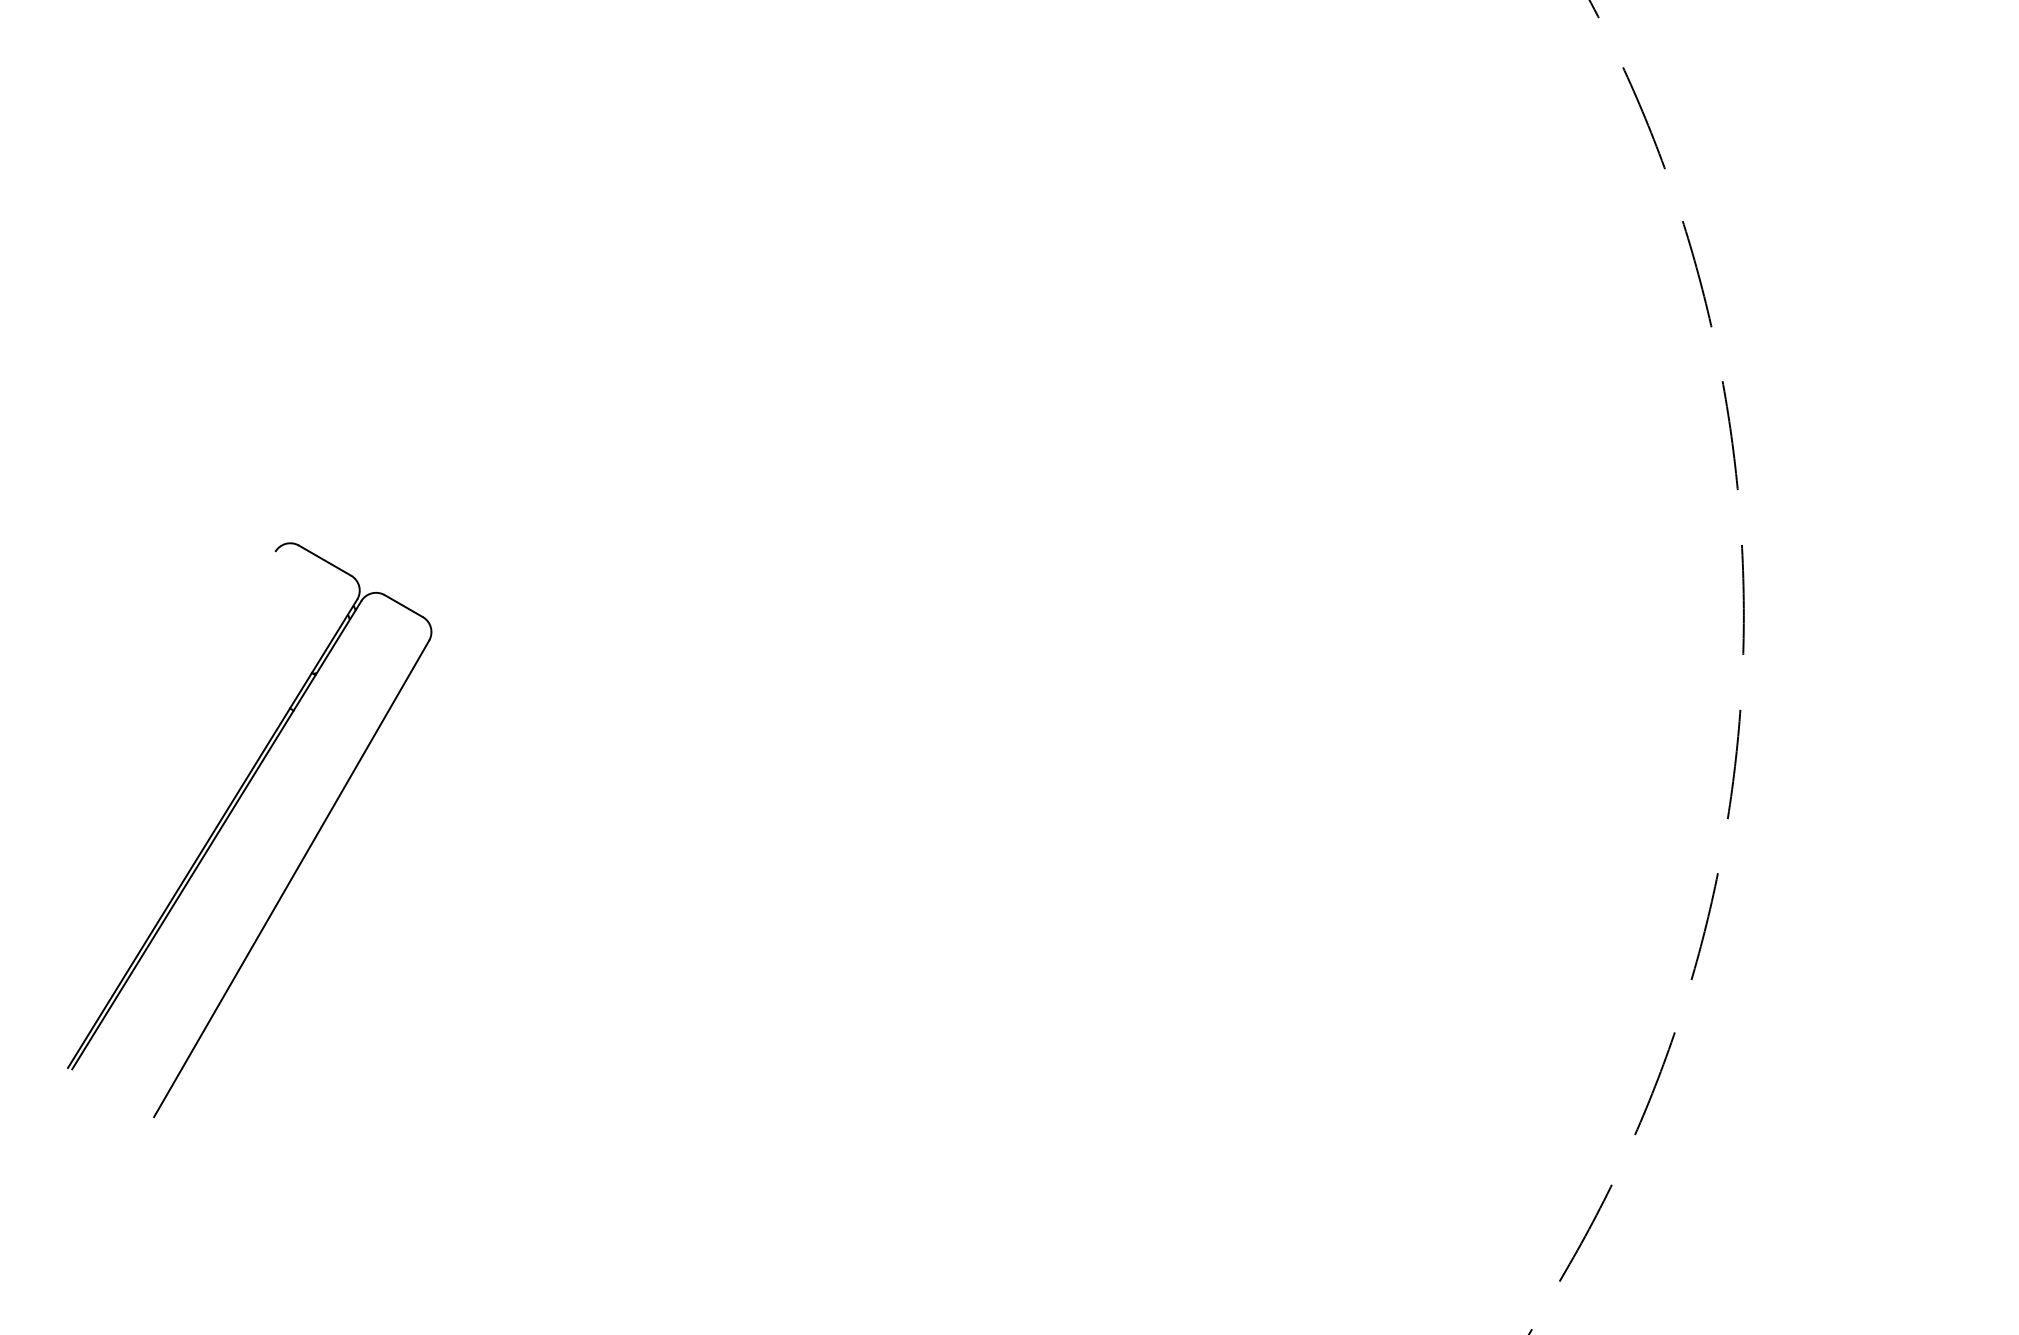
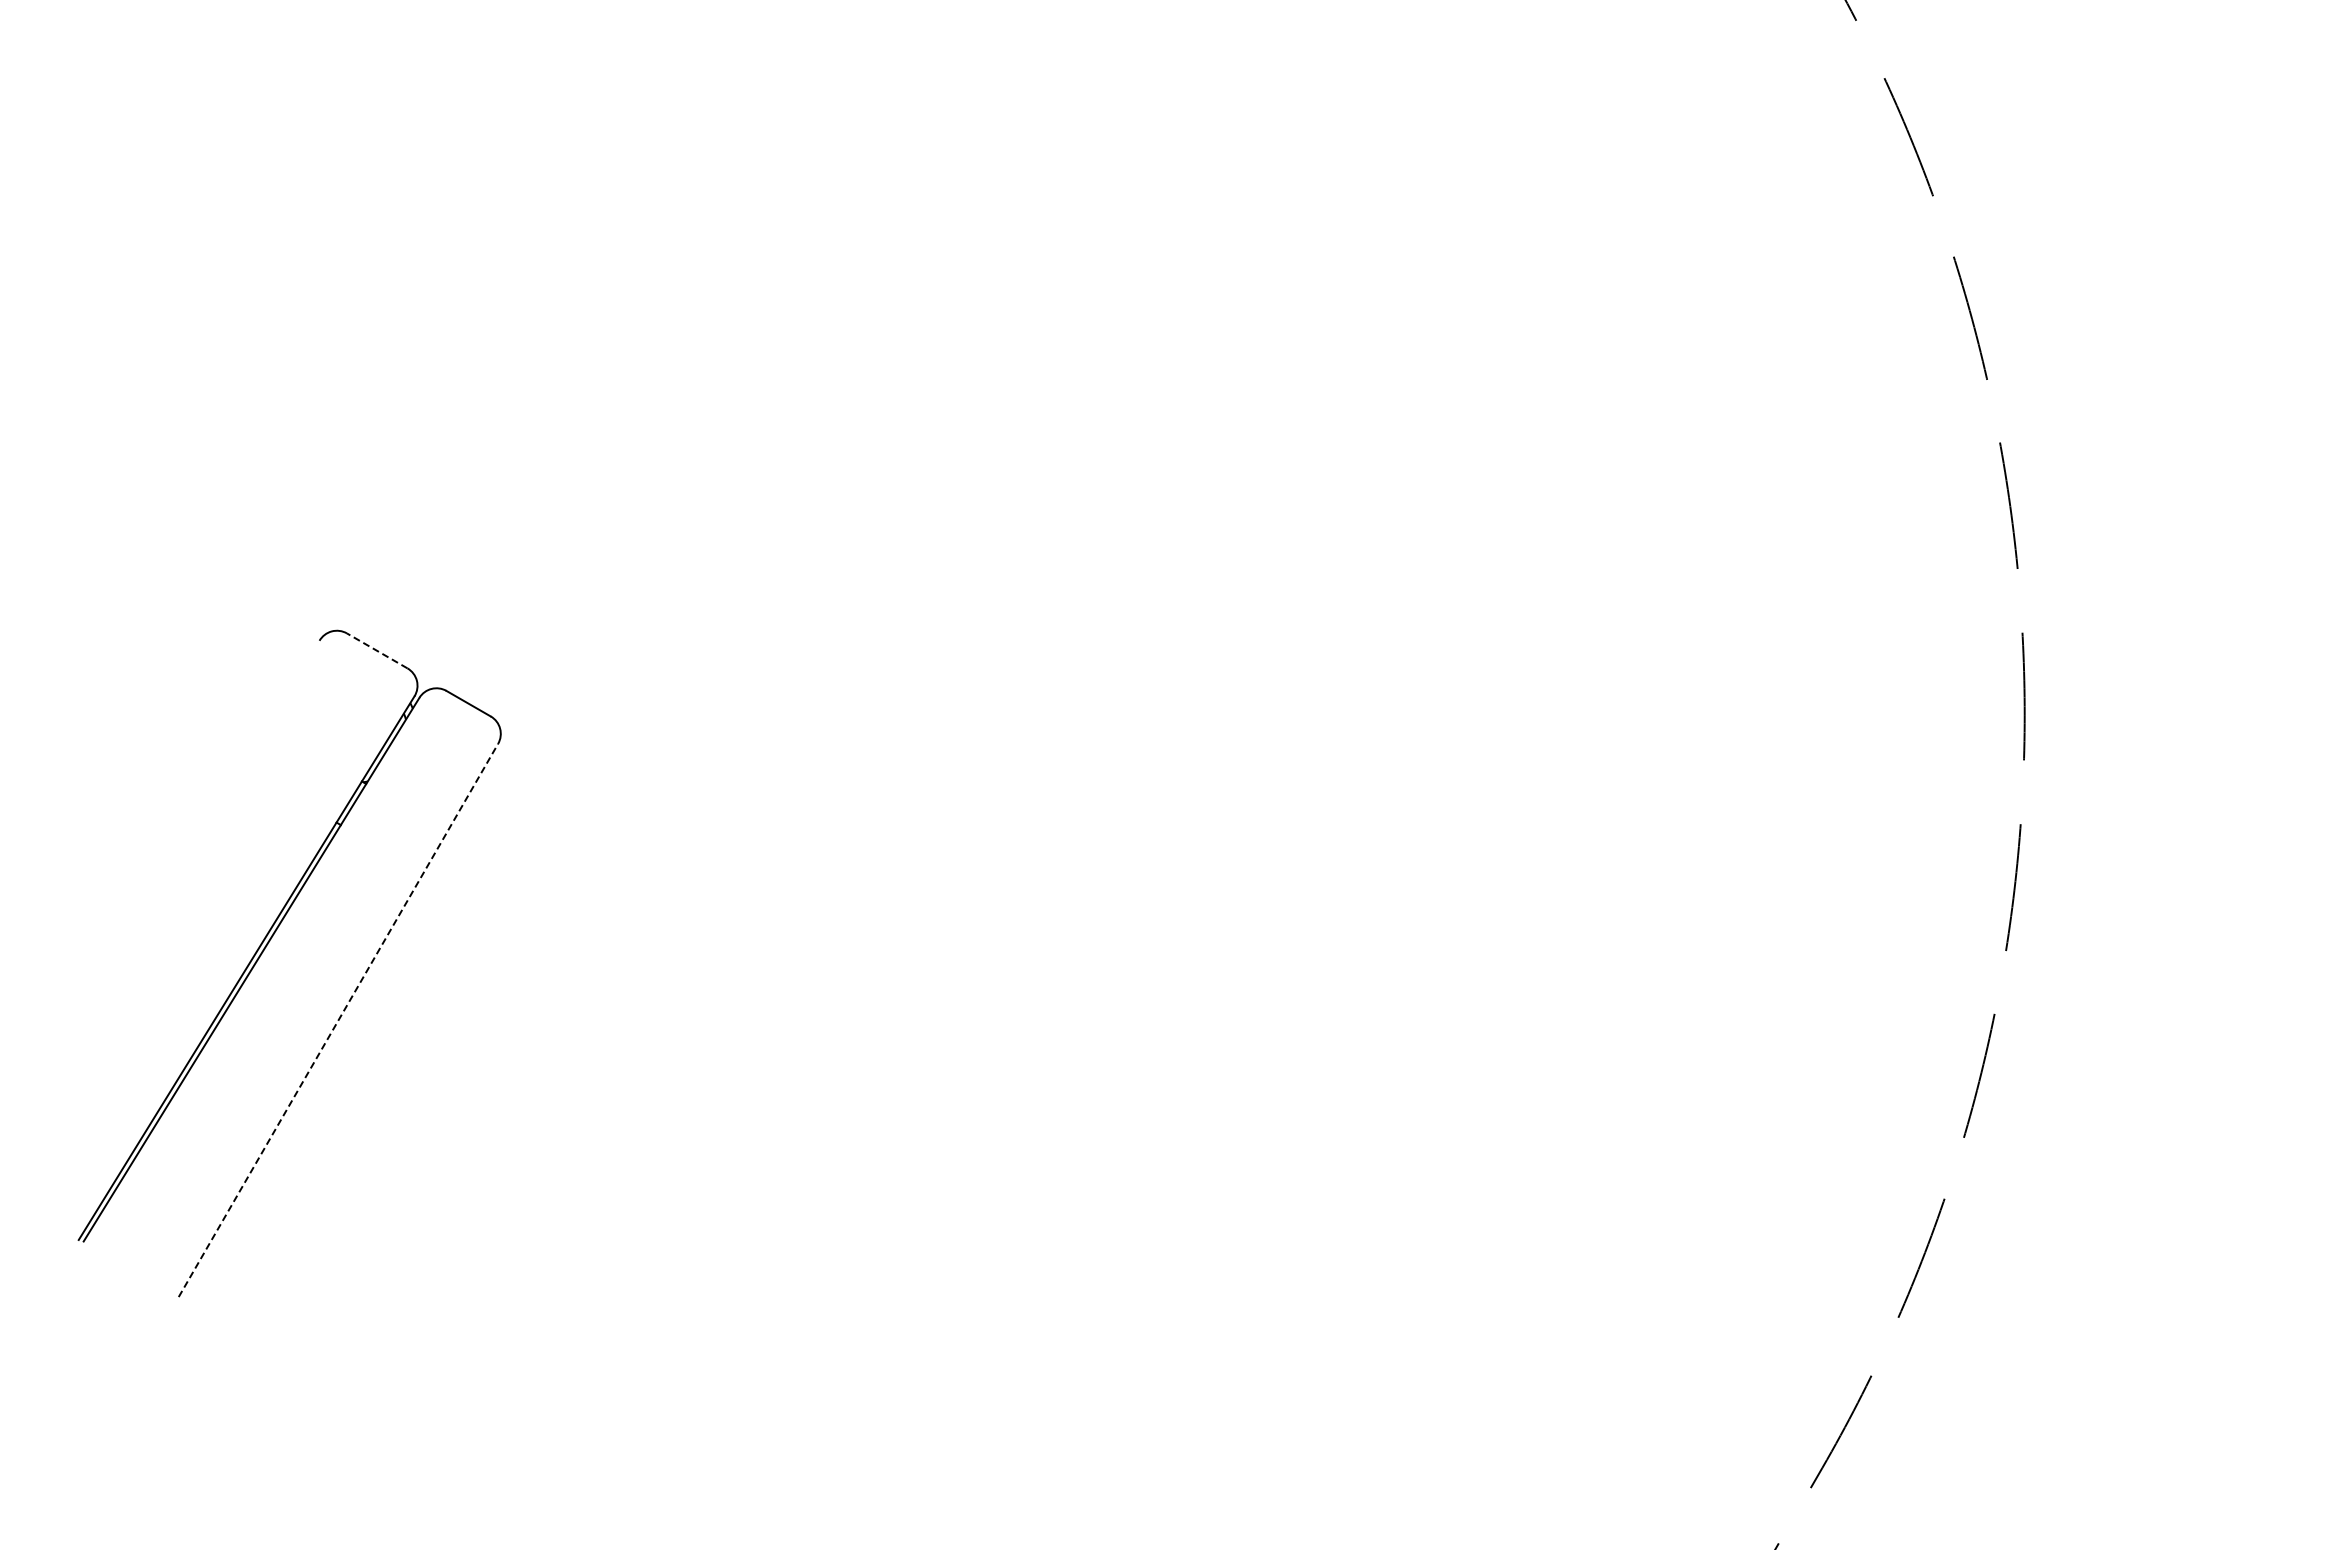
line: (325, 560) -> (377, 650), solid -> dashed
line: (291, 878) -> (338, 1020), solid -> dashed

